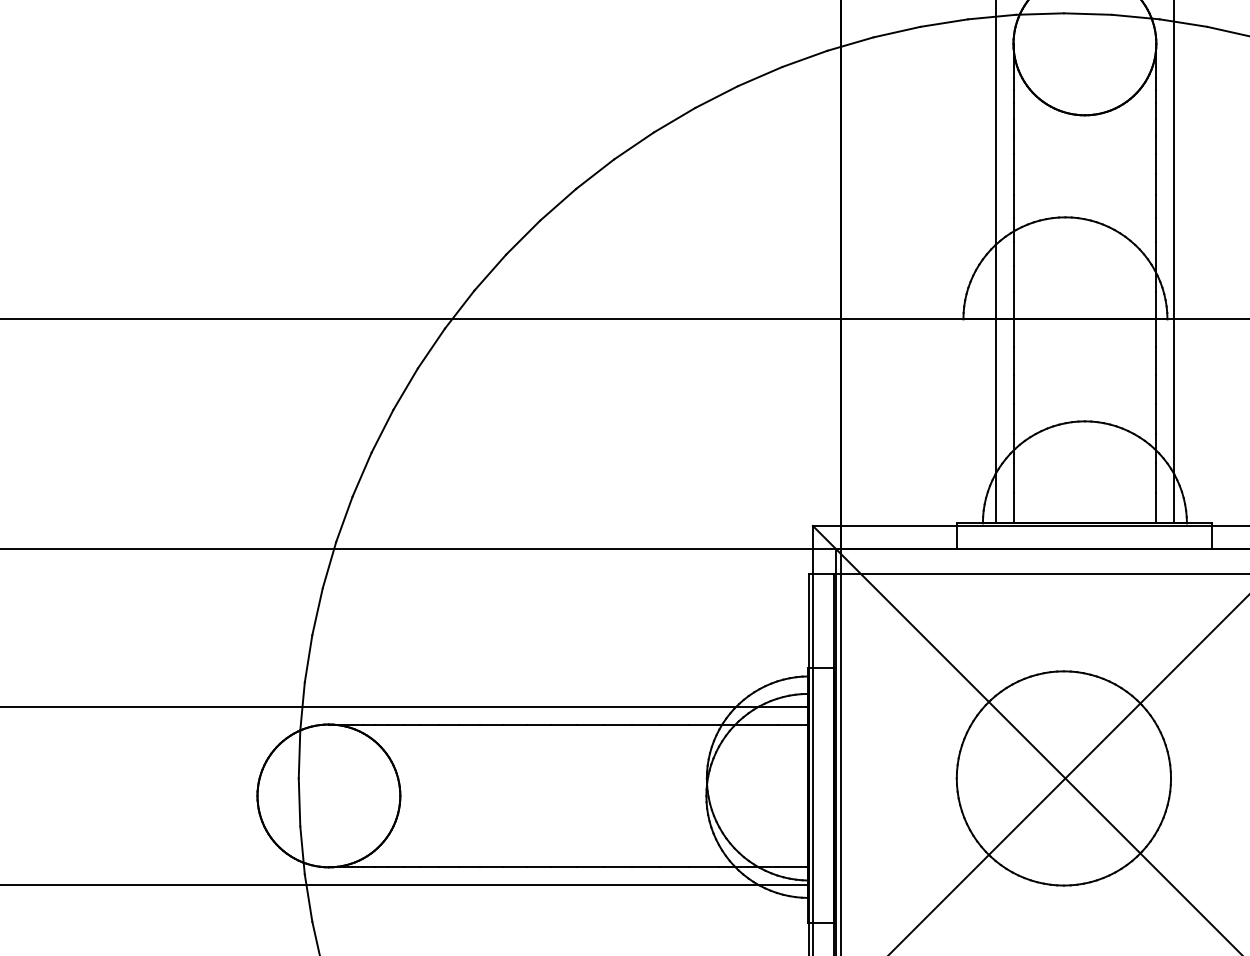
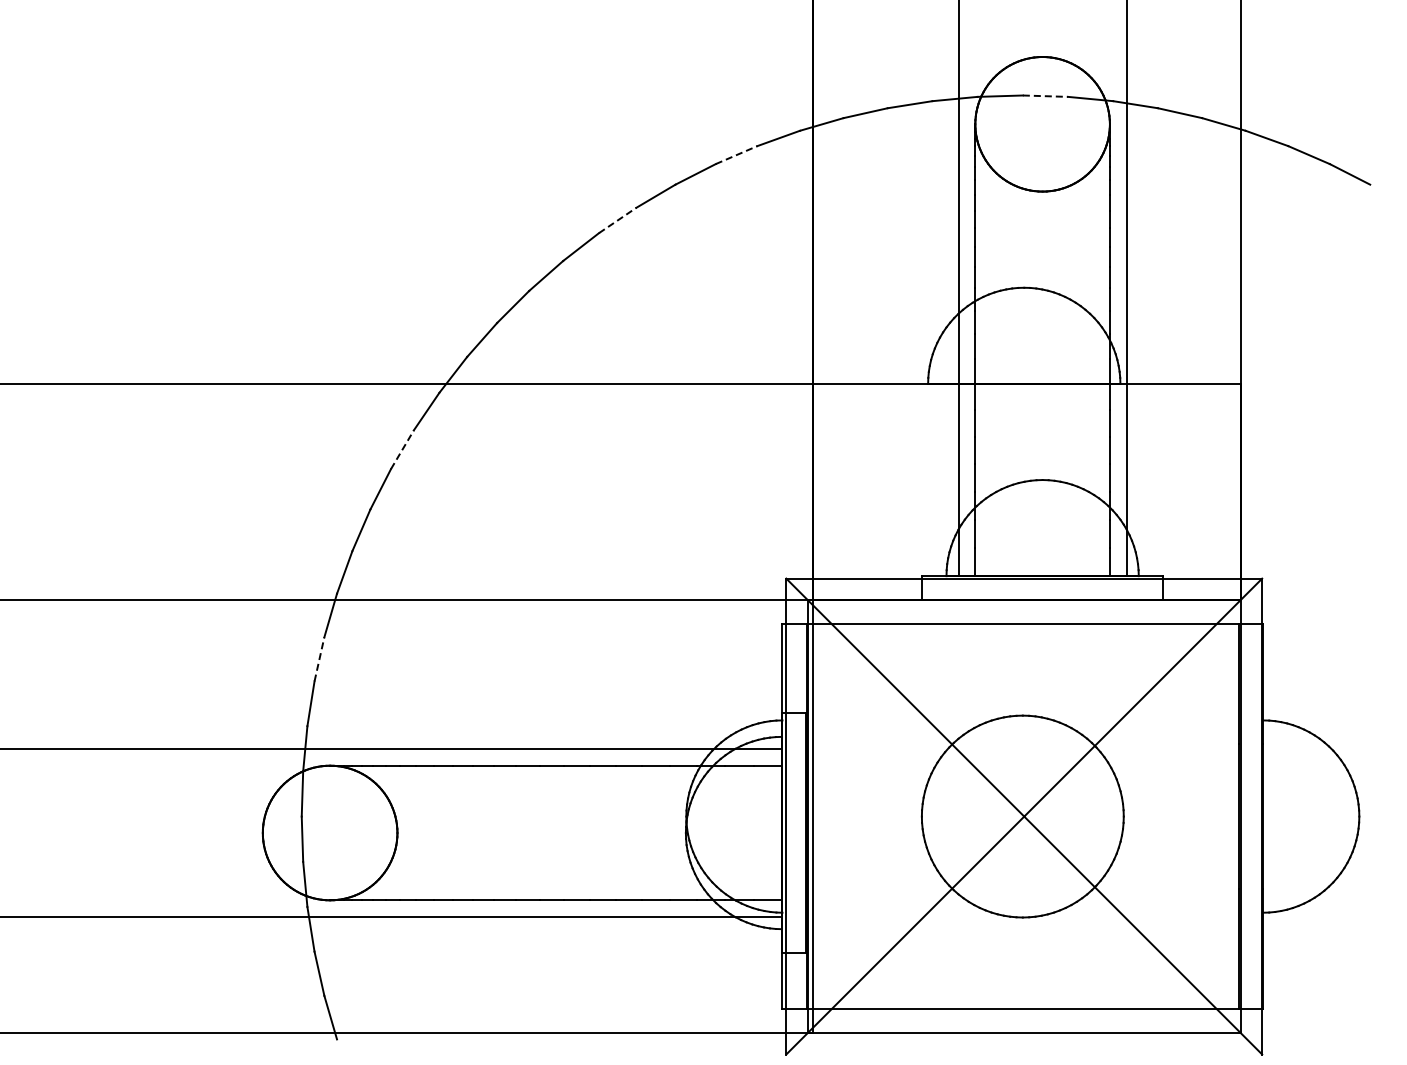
line: (1087, 14) -> (1045, 96), solid -> dashed
line: (760, 76) -> (736, 155), solid -> dashed
line: (633, 145) -> (617, 220), solid -> dashed
line: (405, 388) -> (402, 449), solid -> dashed
line: (317, 611) -> (319, 659), solid -> dashed

